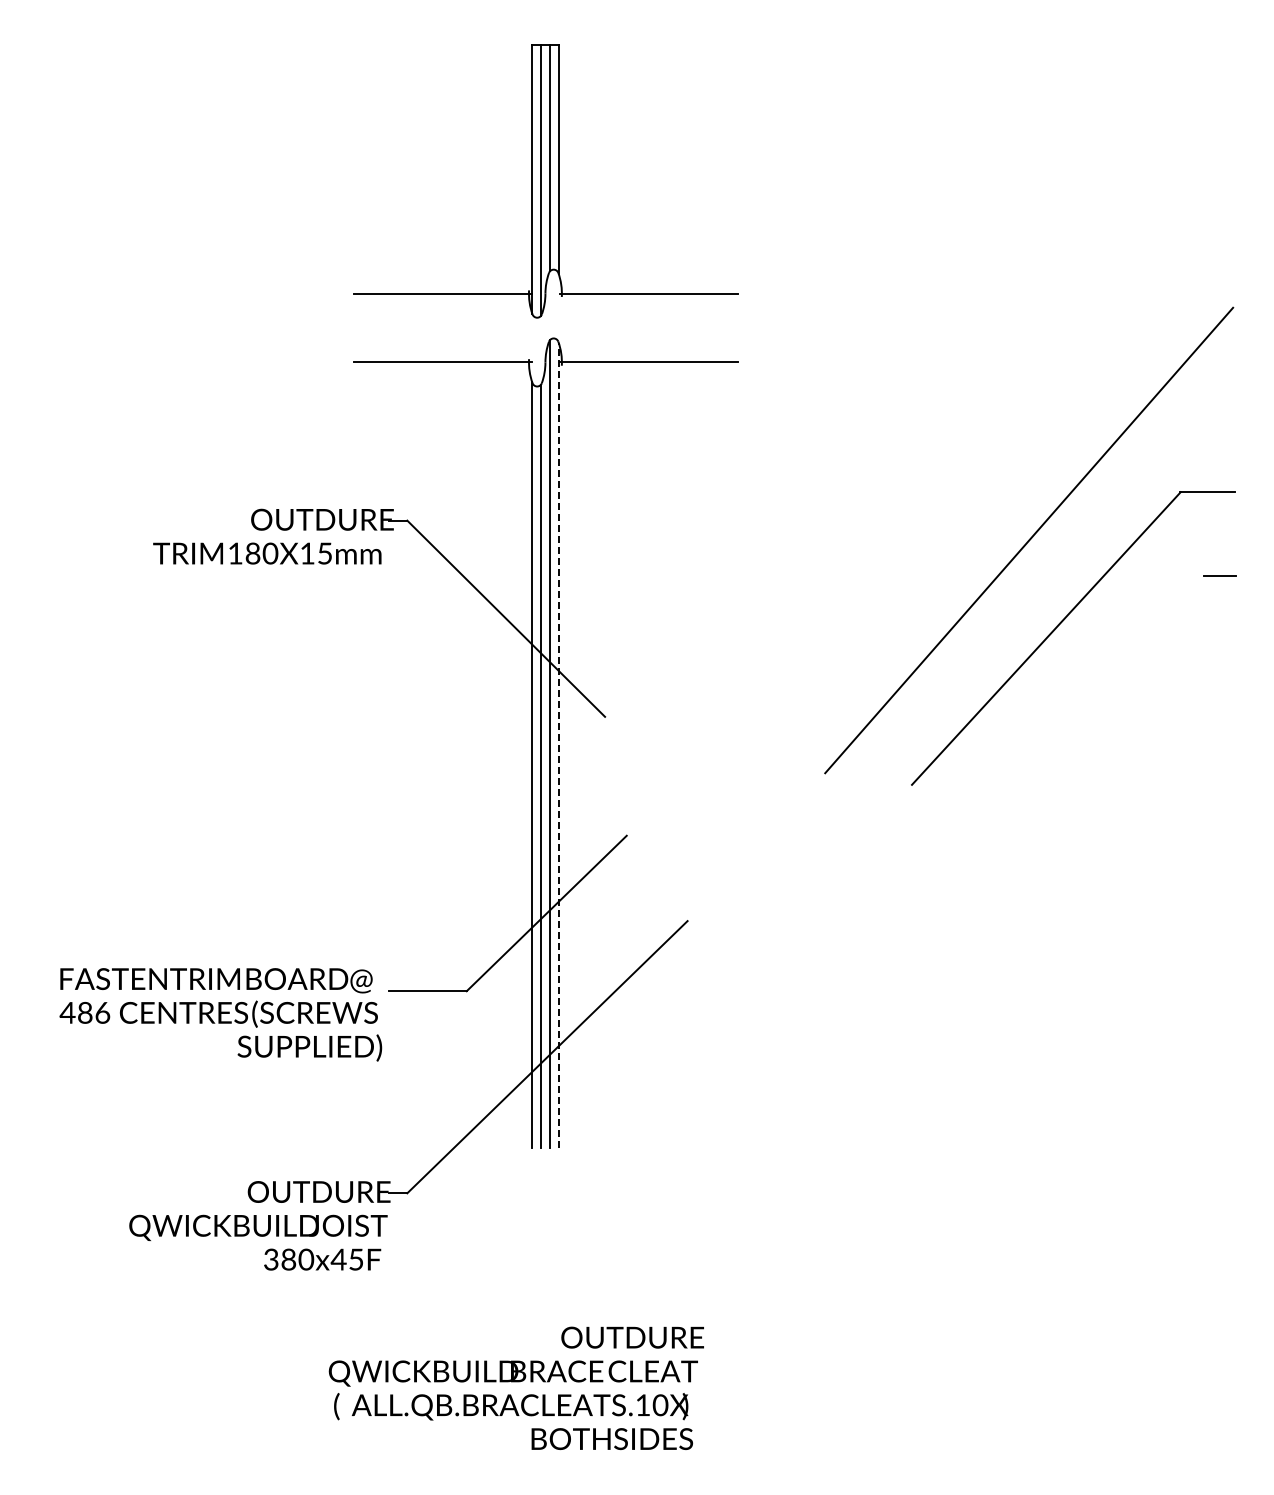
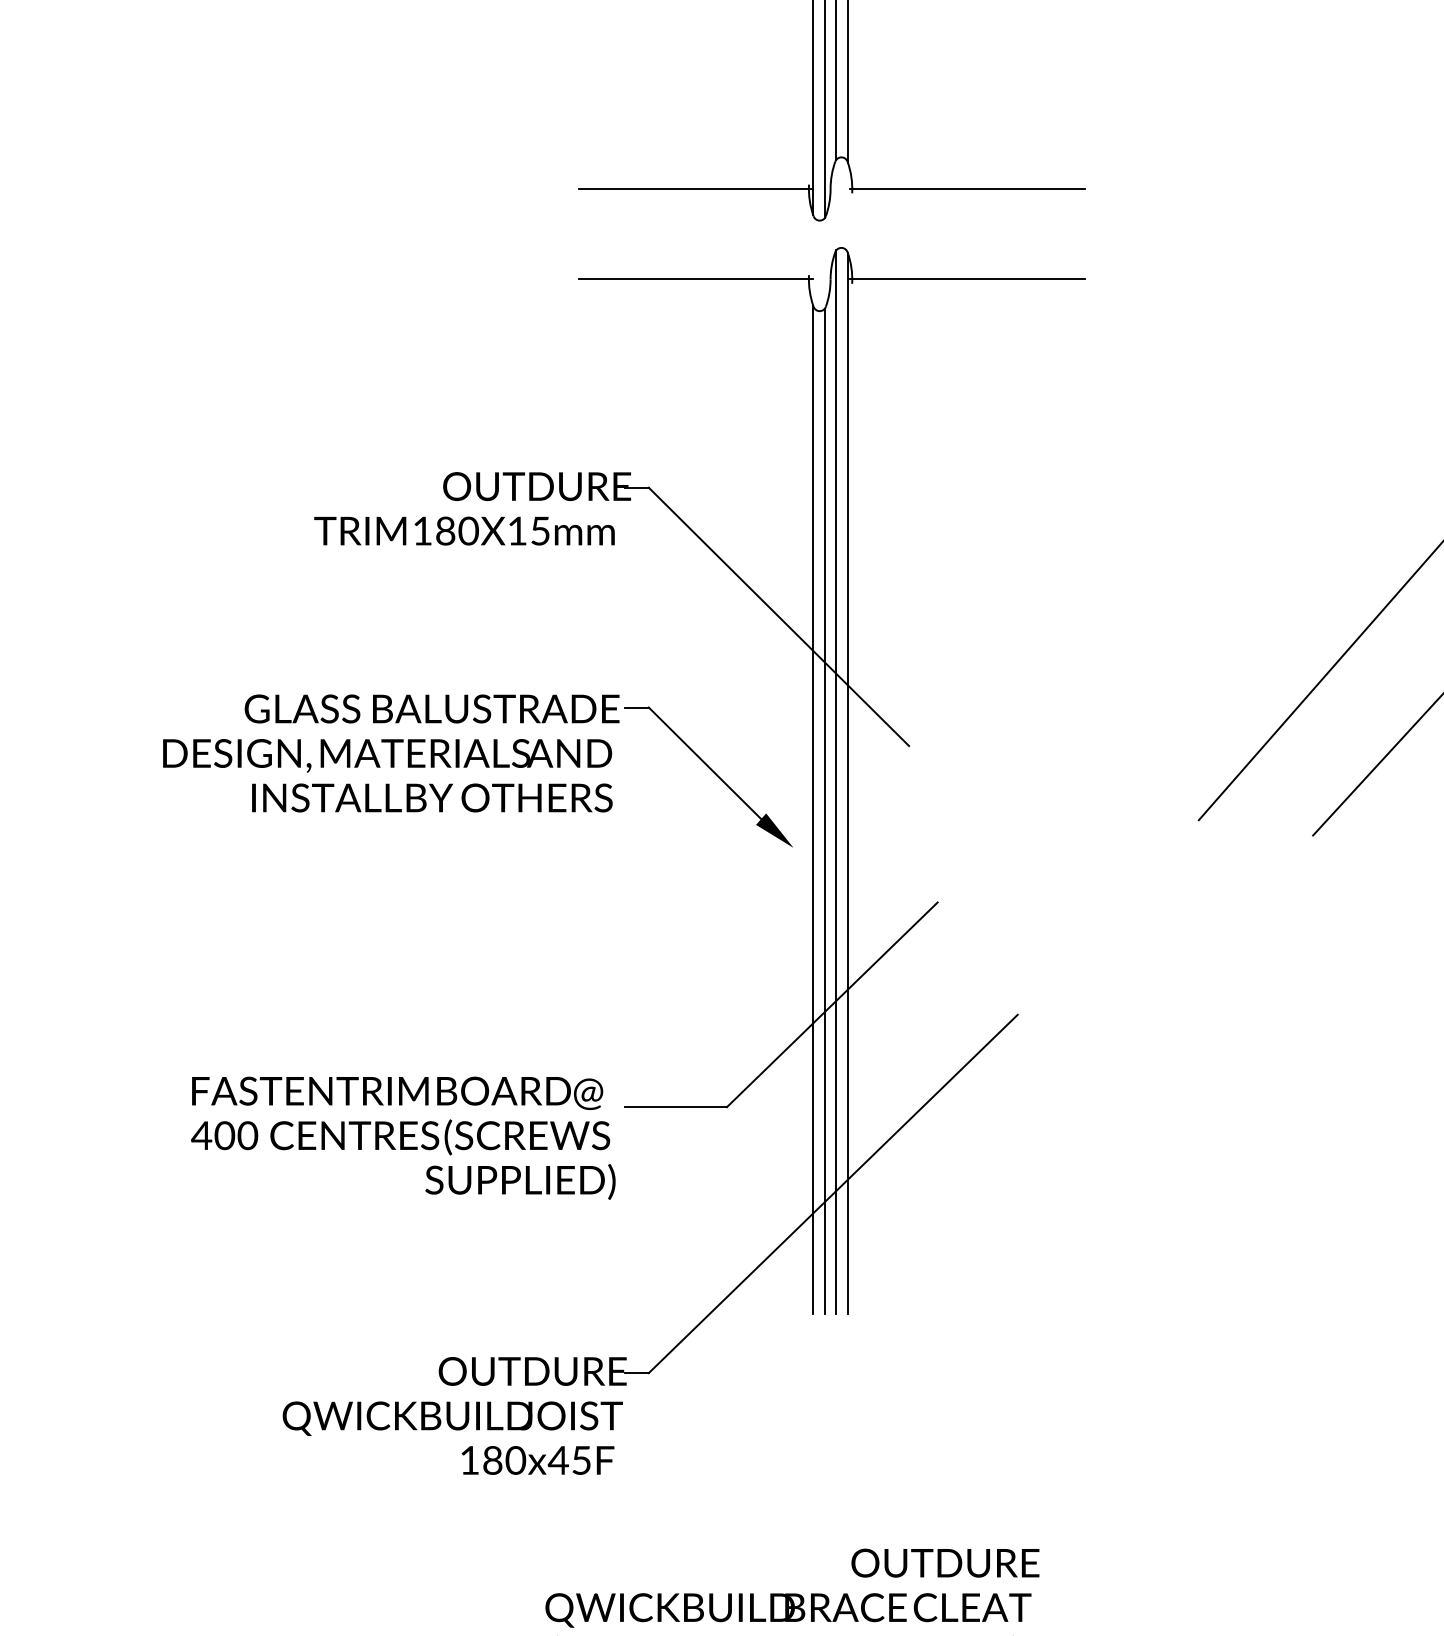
part: (283, 732) -> (485, 766), added
line: (558, 745) -> (847, 783), dashed -> solid
text: (93, 1012) -> (235, 1135), 486 -> 400
text: (271, 1259) -> (469, 1460), 380x45F -> 180x45F

